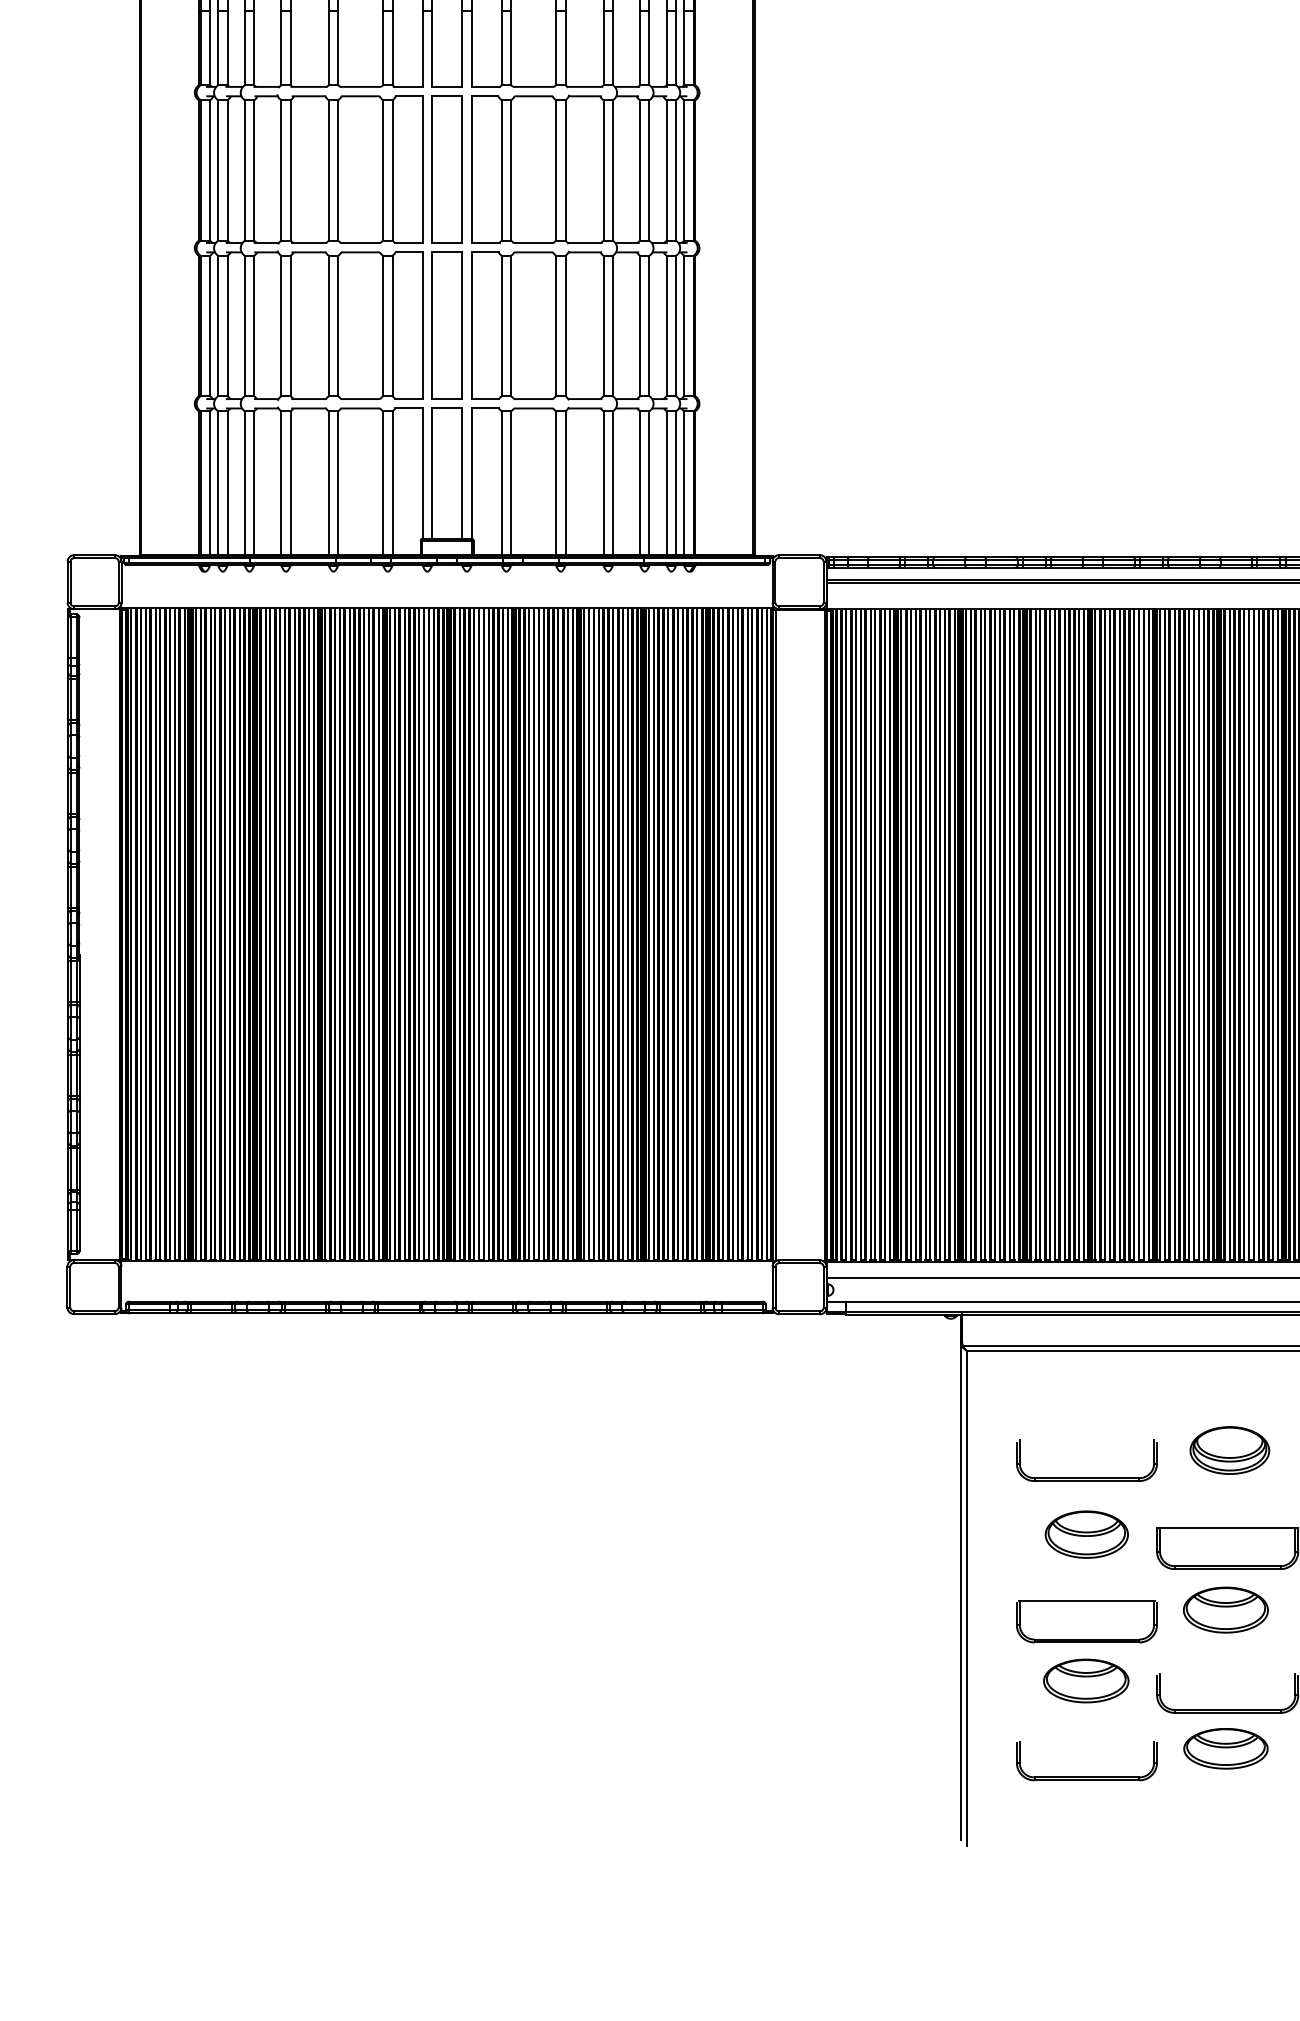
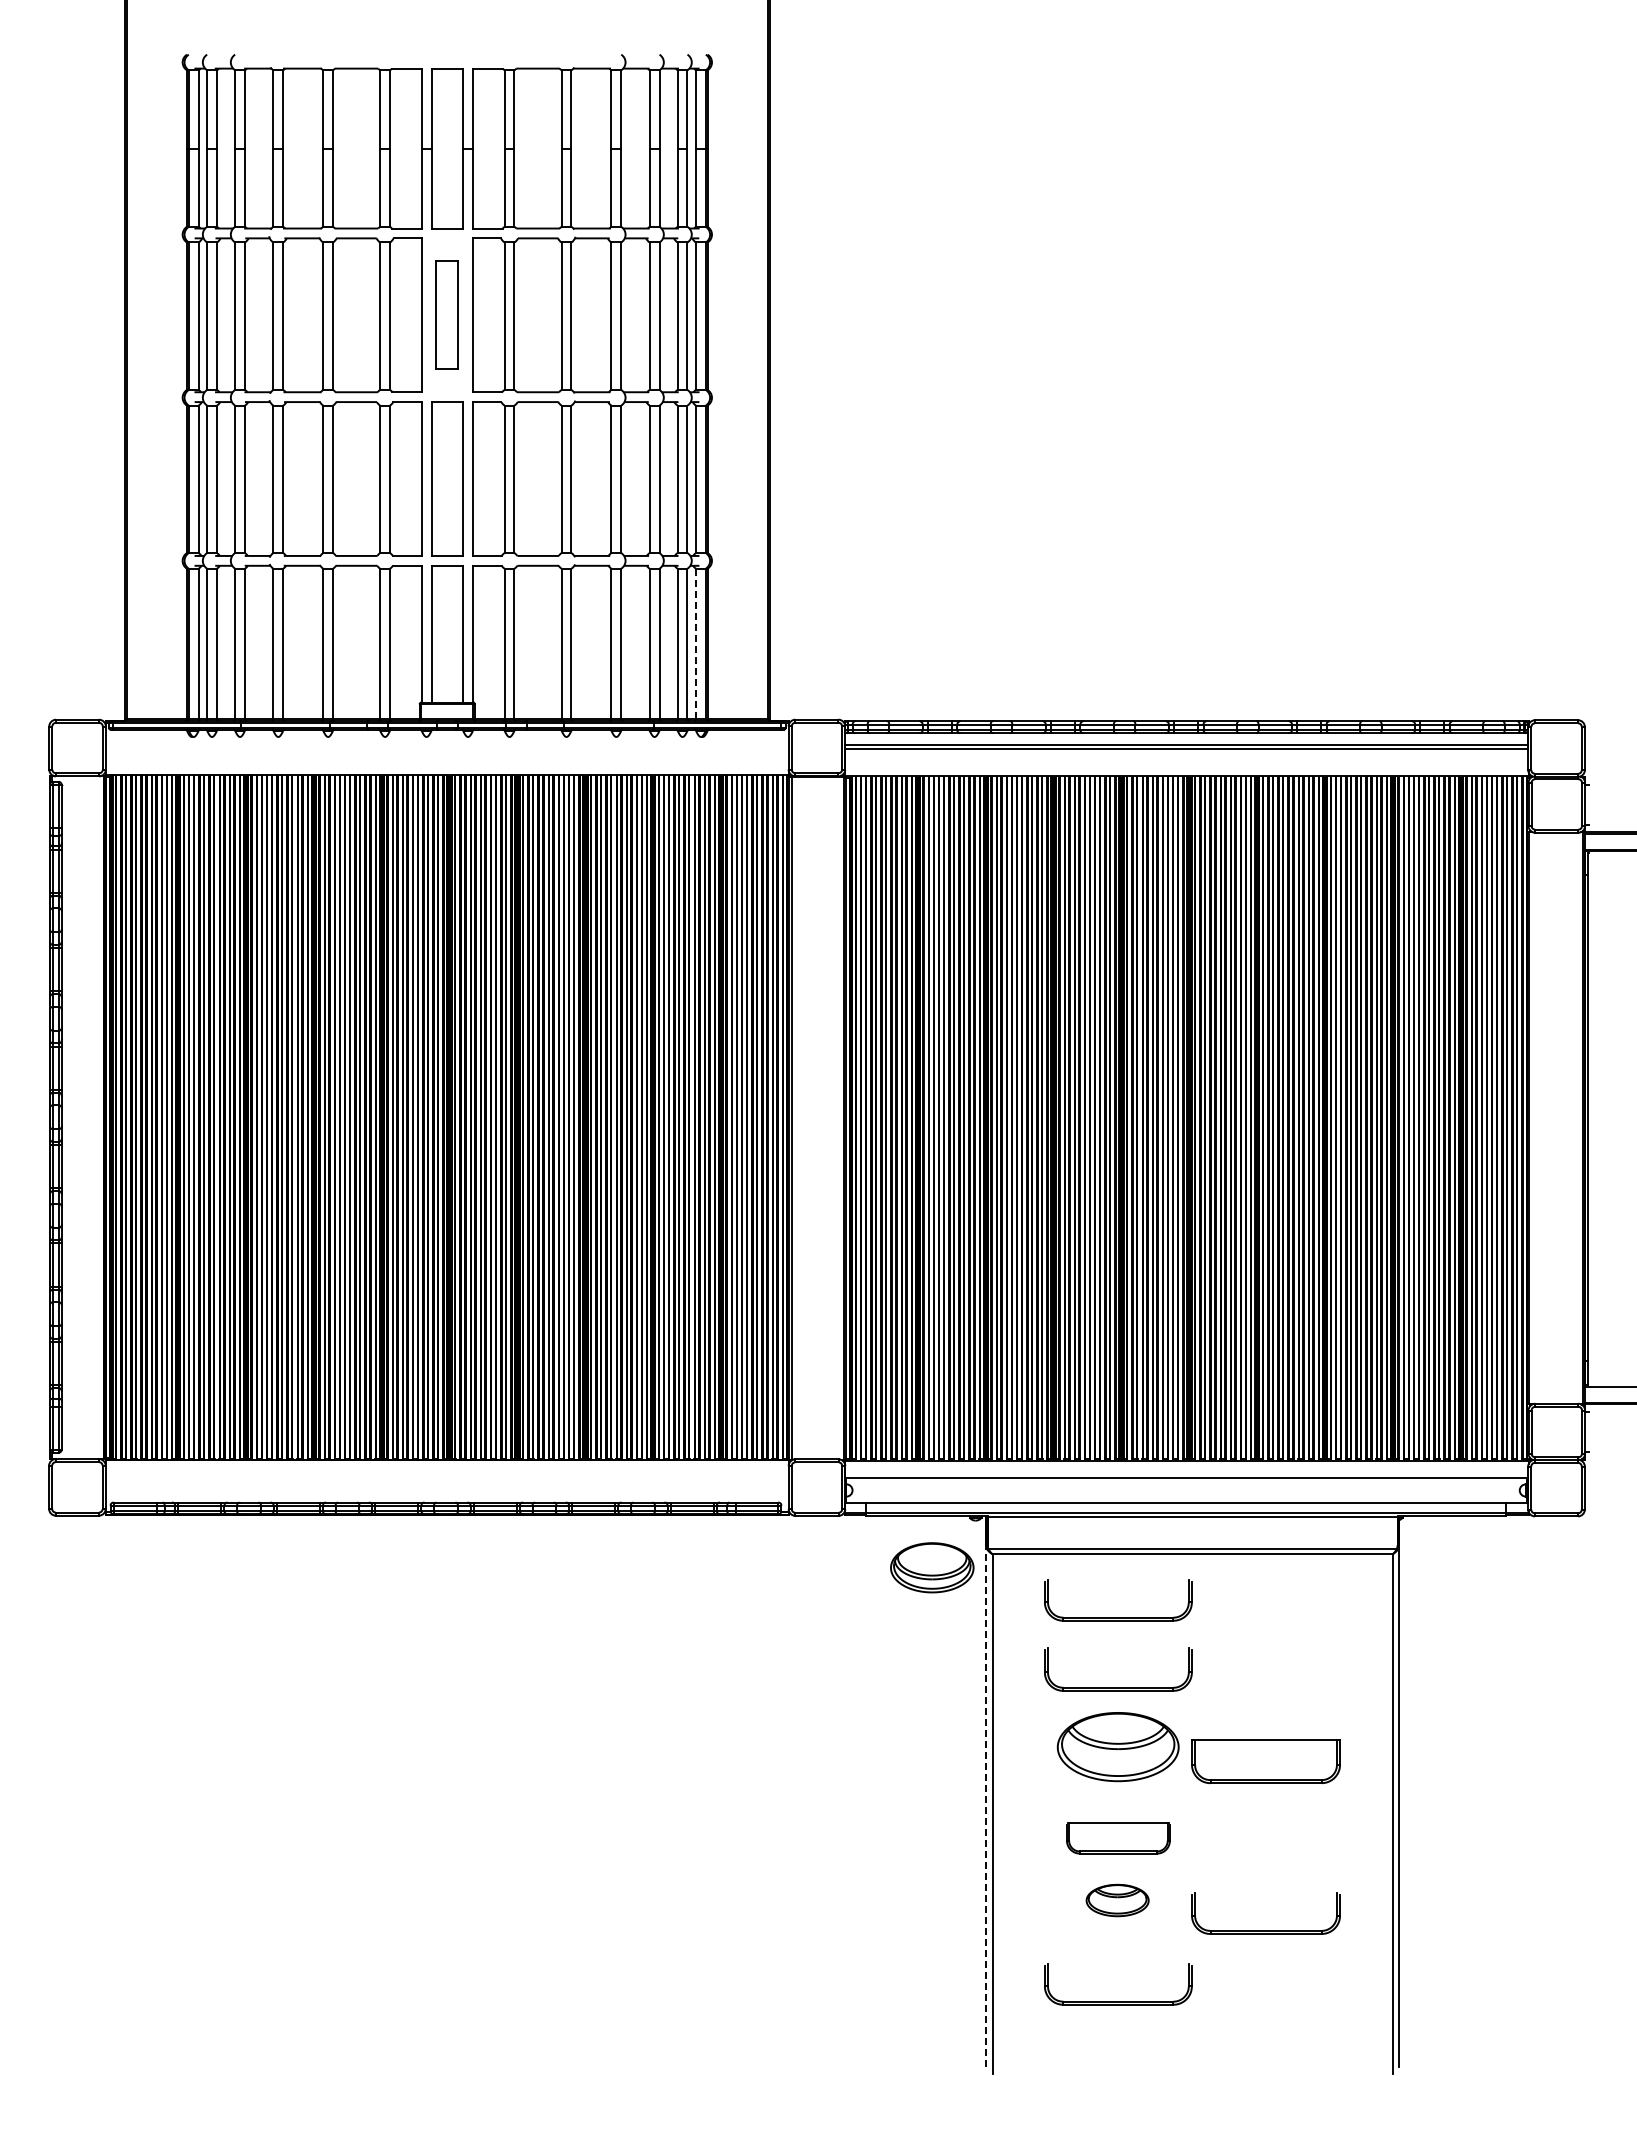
part: (447, 168) -> (447, 314), size x0.7
line: (683, 483) -> (695, 644), solid -> dashed
part: (1087, 1411) -> (1118, 1617), added
part: (1230, 1450) -> (932, 1567), moved
part: (1087, 1534) -> (1118, 1746), size x1.4
line: (961, 1591) -> (986, 1806), solid -> dashed
part: (1226, 1609) -> (1264, 1825), removed
part: (1087, 1621) -> (1118, 1838), size x0.7
part: (1086, 1680) -> (1117, 1900), size x0.7
part: (1225, 1748) -> (1263, 1971), removed

